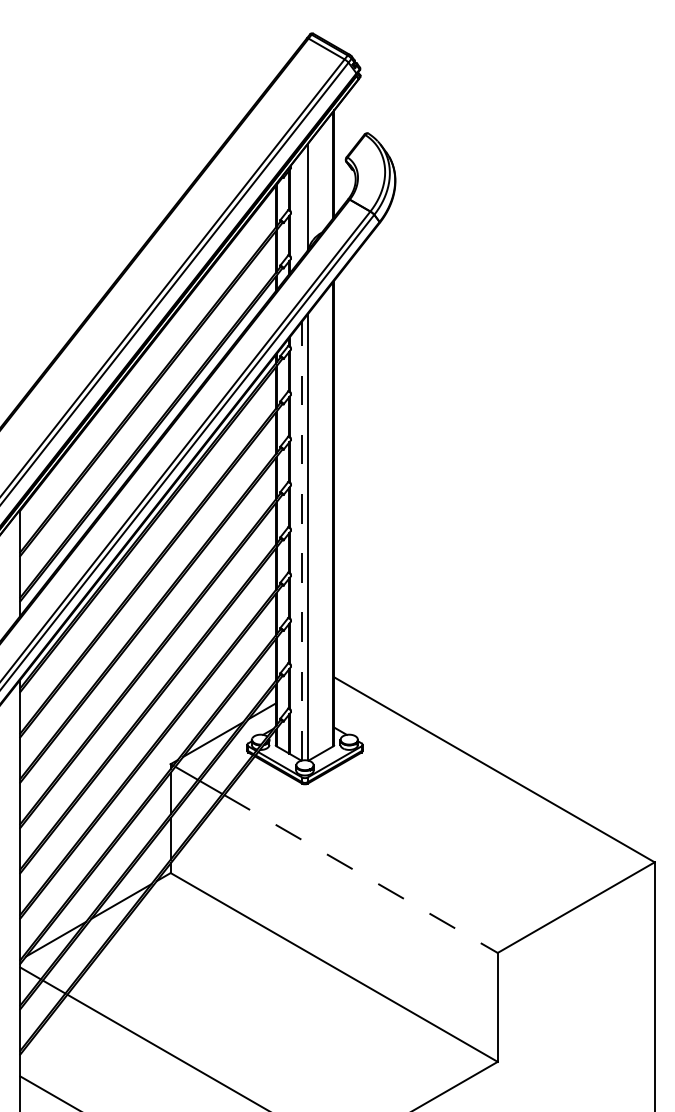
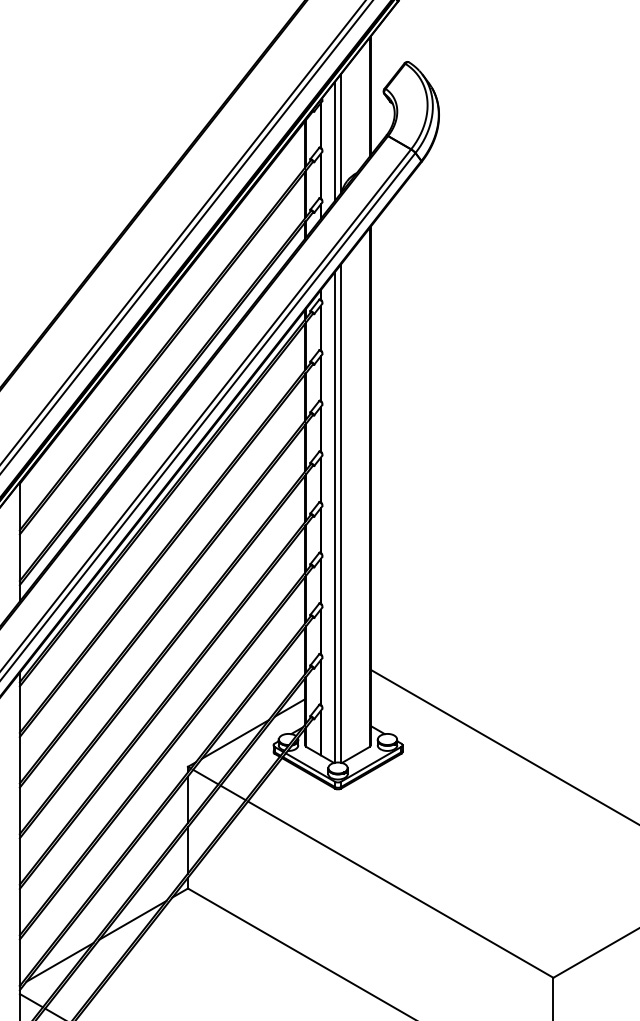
line: (302, 203) -> (335, 140), added
line: (302, 540) -> (335, 516), dashed -> solid
line: (361, 874) -> (401, 890), dashed -> solid

